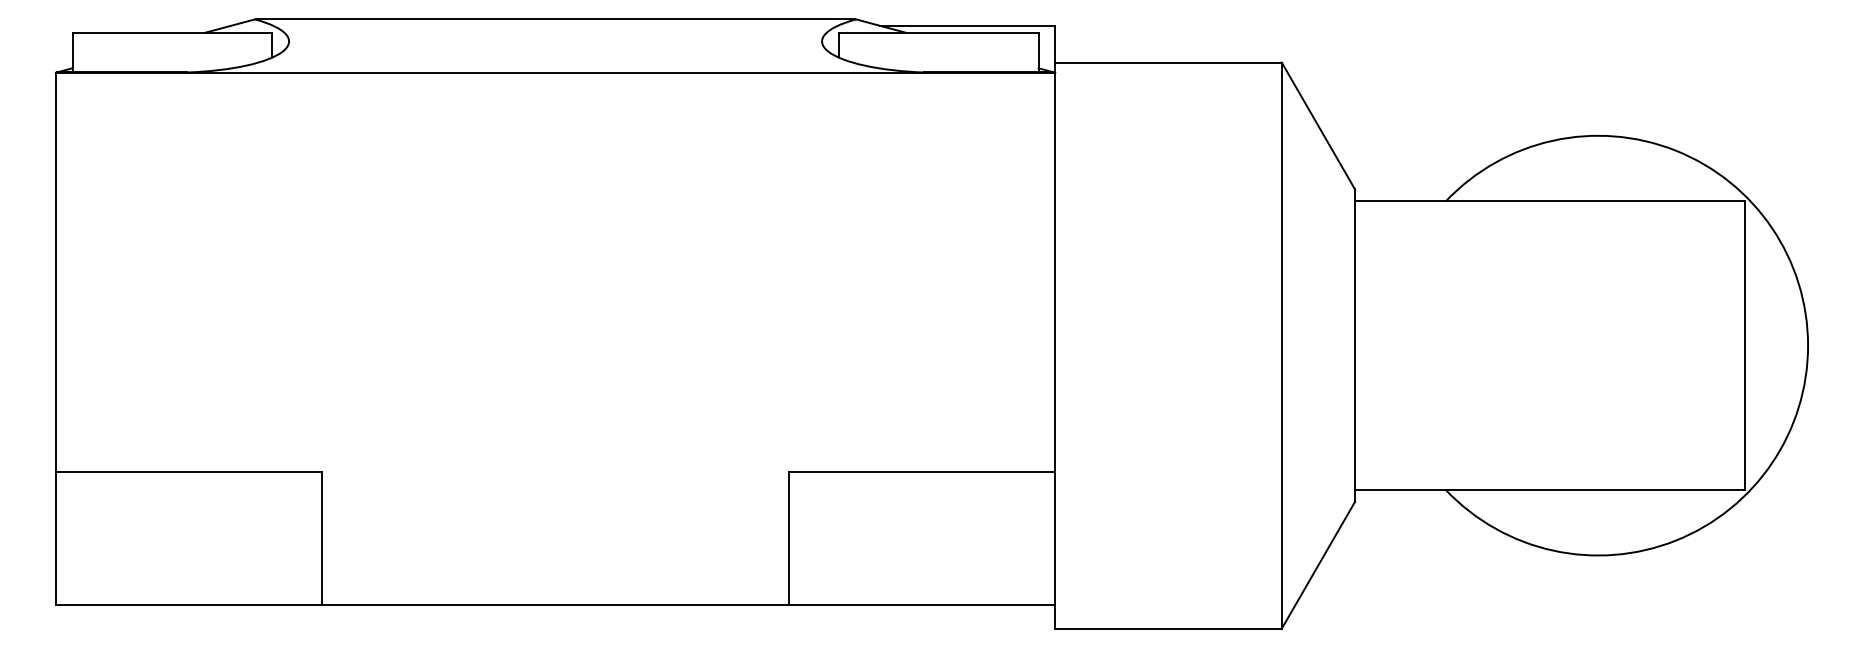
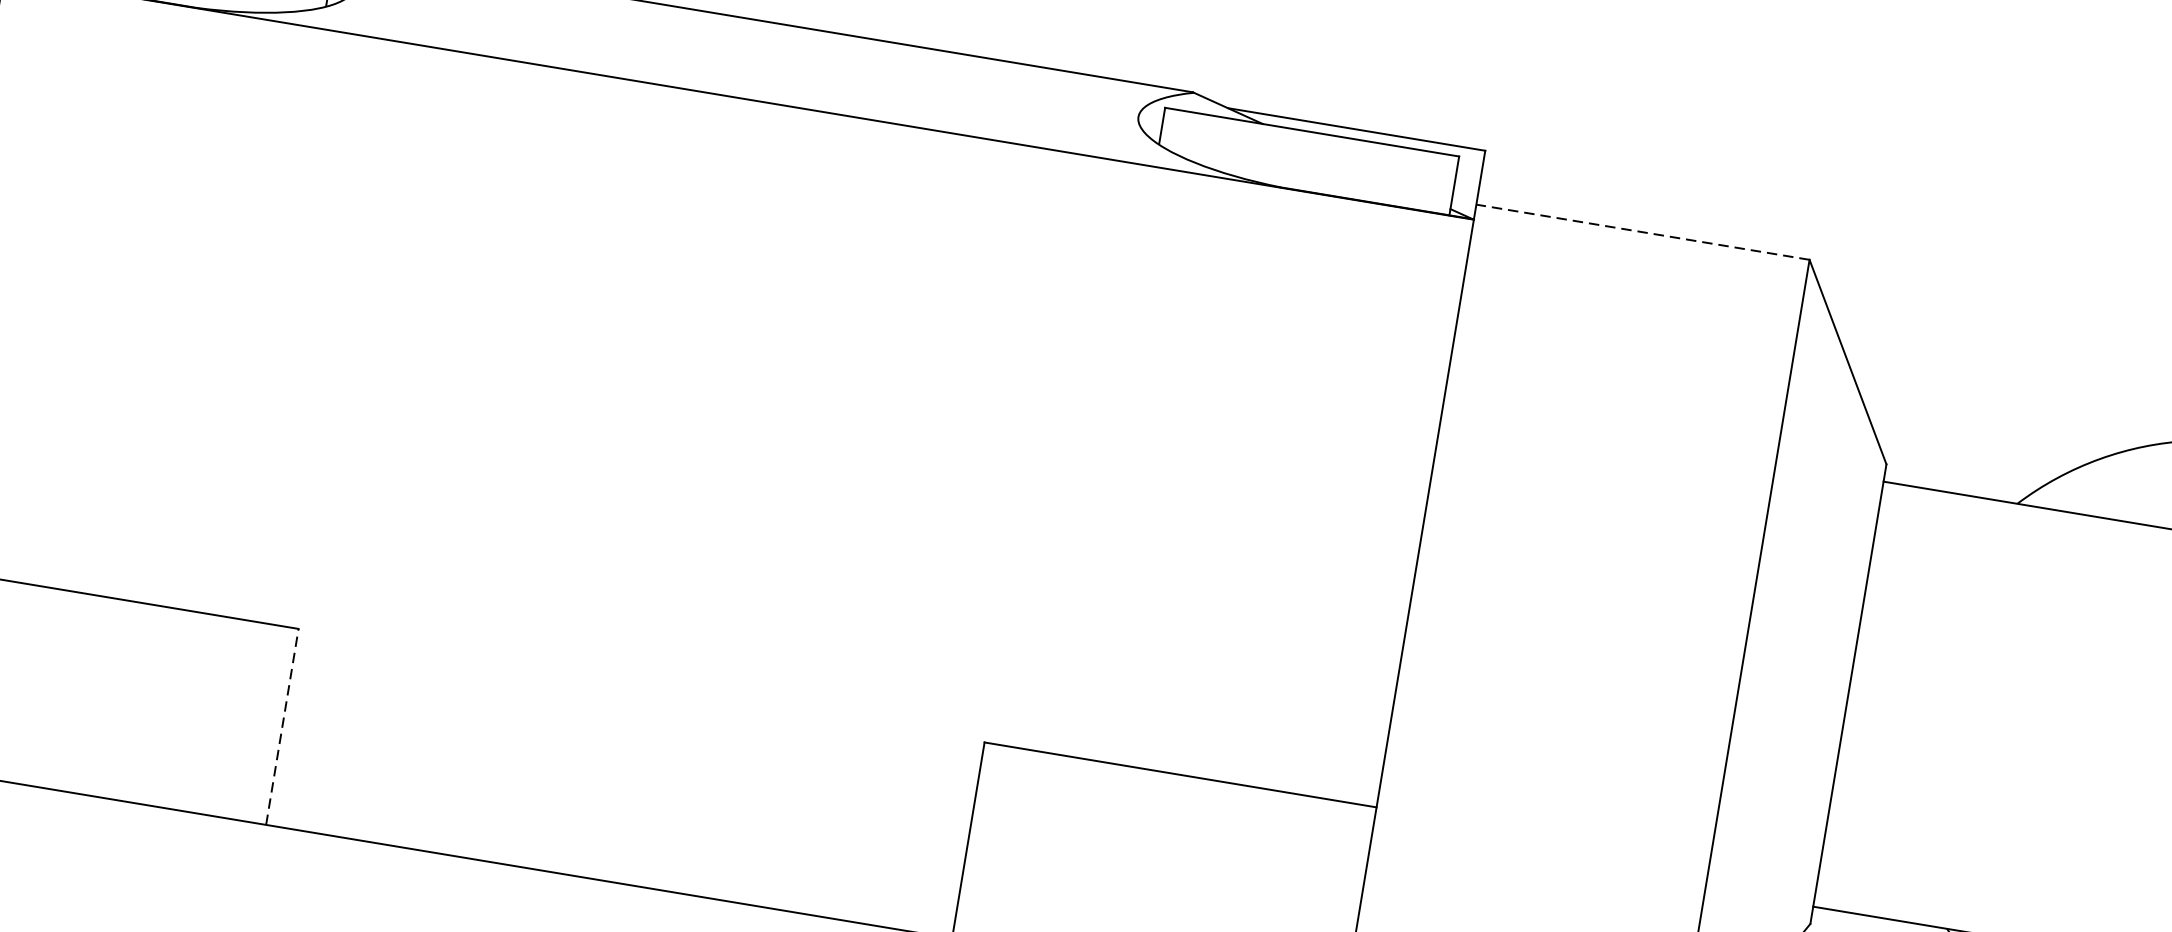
line: (1168, 62) -> (1642, 232), solid -> dashed
line: (322, 538) -> (282, 726), solid -> dashed

